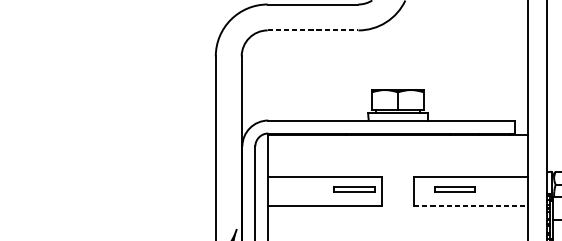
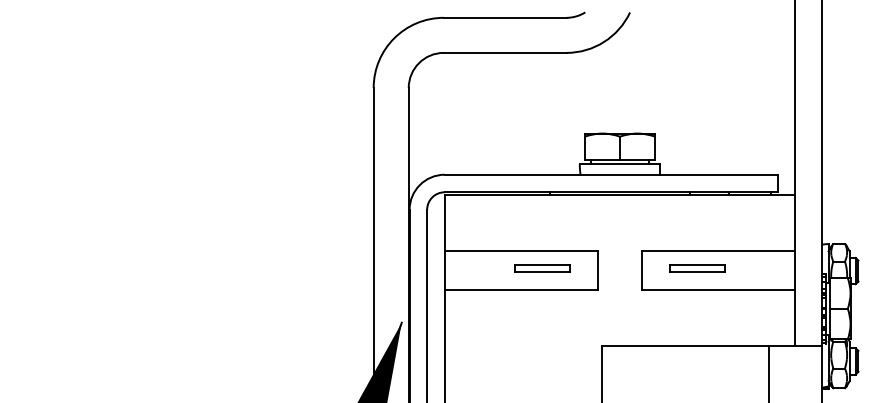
line: (313, 30) -> (505, 52), dashed -> solid
part: (353, 189) -> (542, 268), moved
line: (470, 206) -> (718, 290), dashed -> solid

